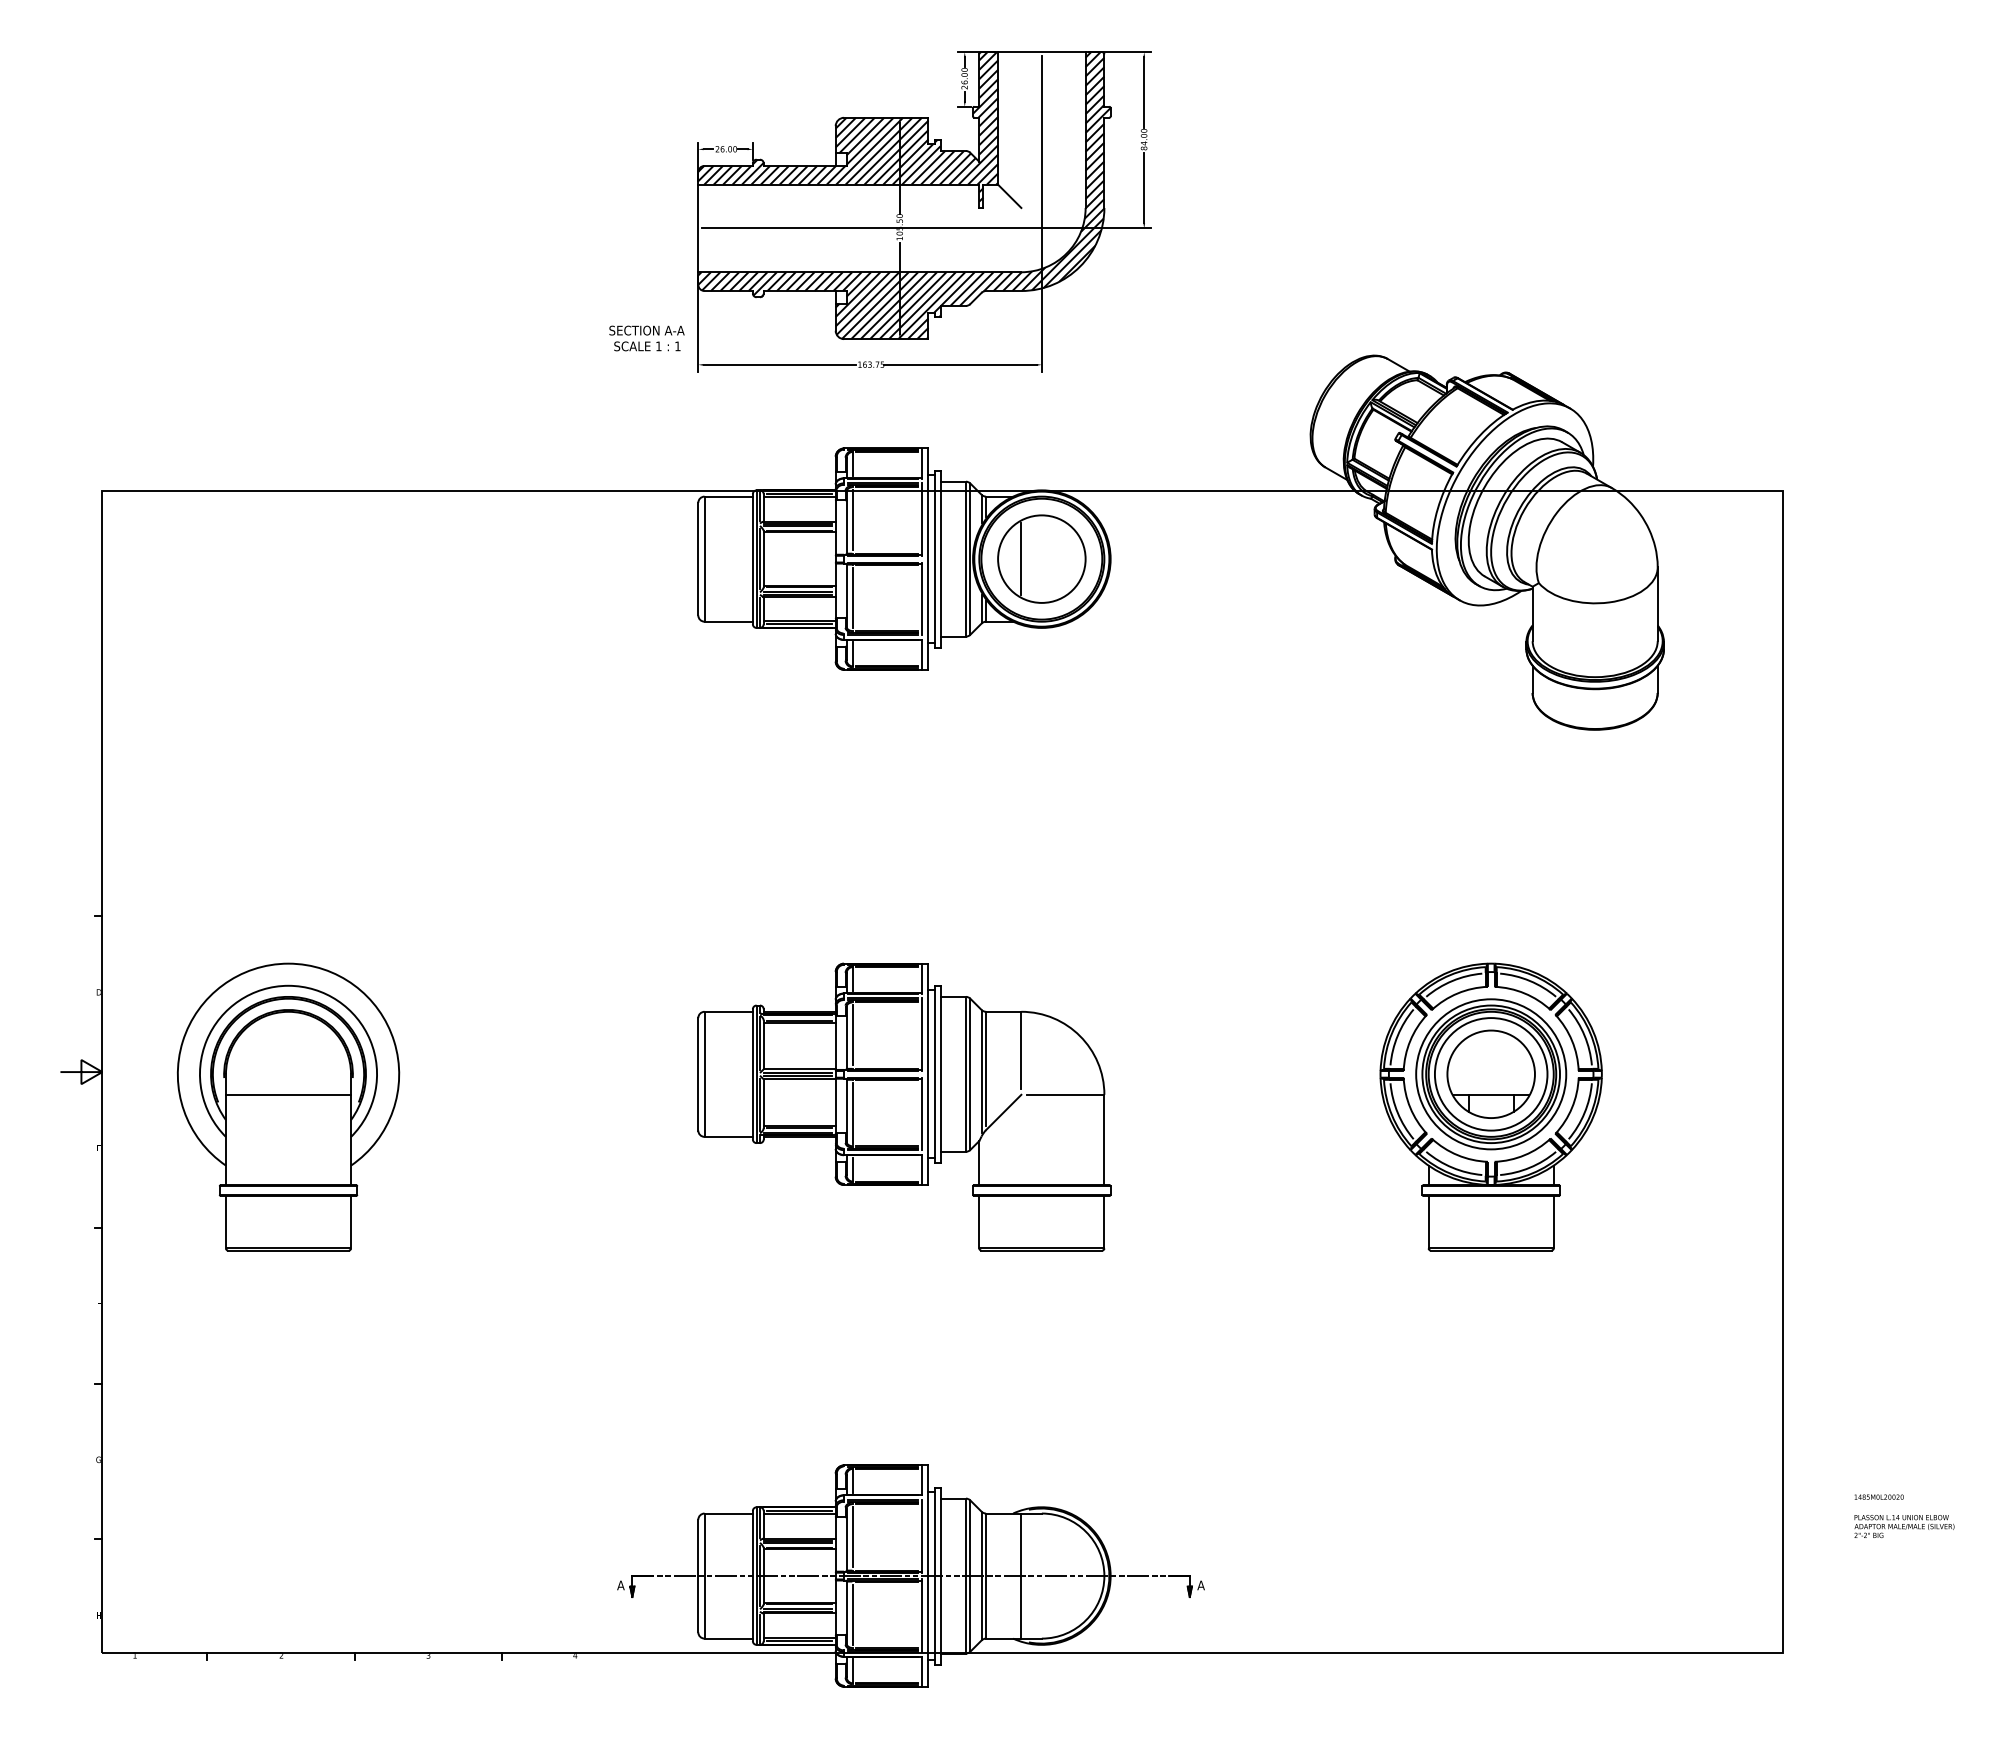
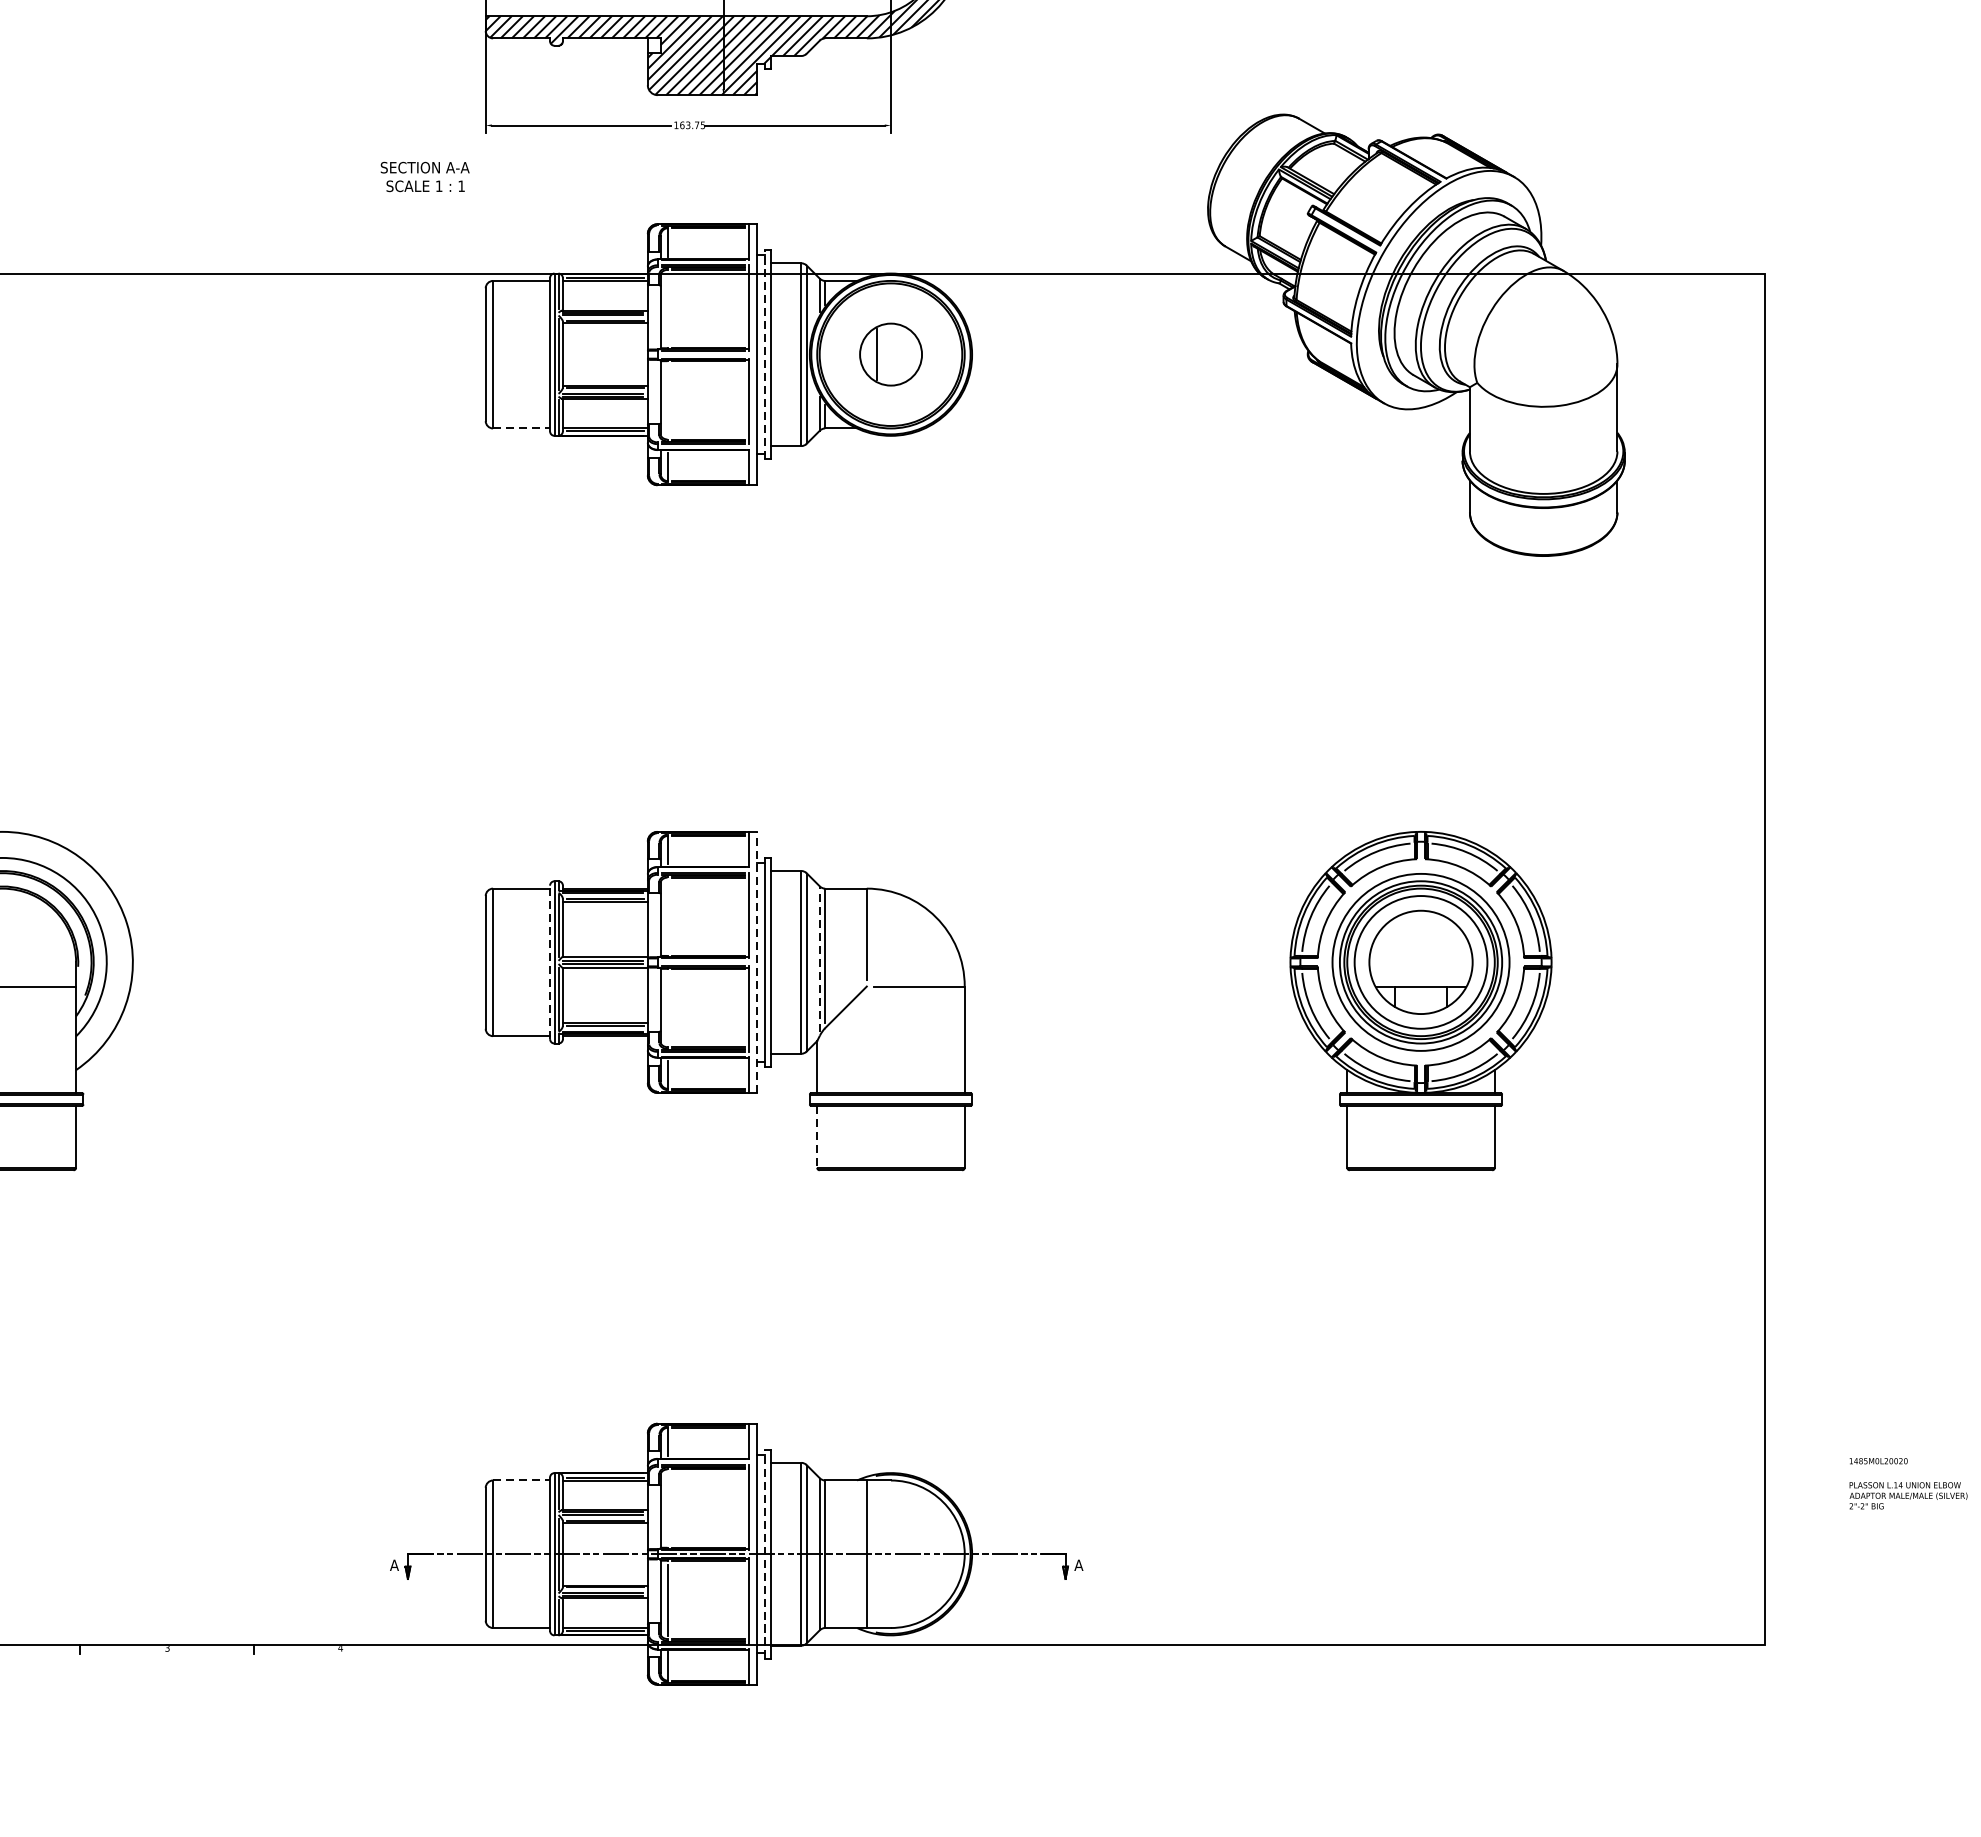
text: (646, 338) -> (424, 176), moved
line: (852, 519) -> (667, 307), removed
part: (1041, 558) -> (890, 353), size x0.6
line: (935, 559) -> (765, 355), solid -> dashed
line: (852, 598) -> (667, 401), removed
line: (729, 621) -> (522, 428), solid -> dashed
line: (852, 1035) -> (667, 916), removed
line: (981, 1071) -> (819, 959), solid -> dashed
line: (752, 1073) -> (549, 961), solid -> dashed
line: (928, 1074) -> (757, 962), solid -> dashed
line: (852, 1113) -> (667, 1008), removed
line: (979, 1222) -> (817, 1137), solid -> dashed
line: (729, 1513) -> (522, 1480), solid -> dashed
line: (852, 1536) -> (667, 1507), removed
line: (935, 1576) -> (765, 1554), solid -> dashed

